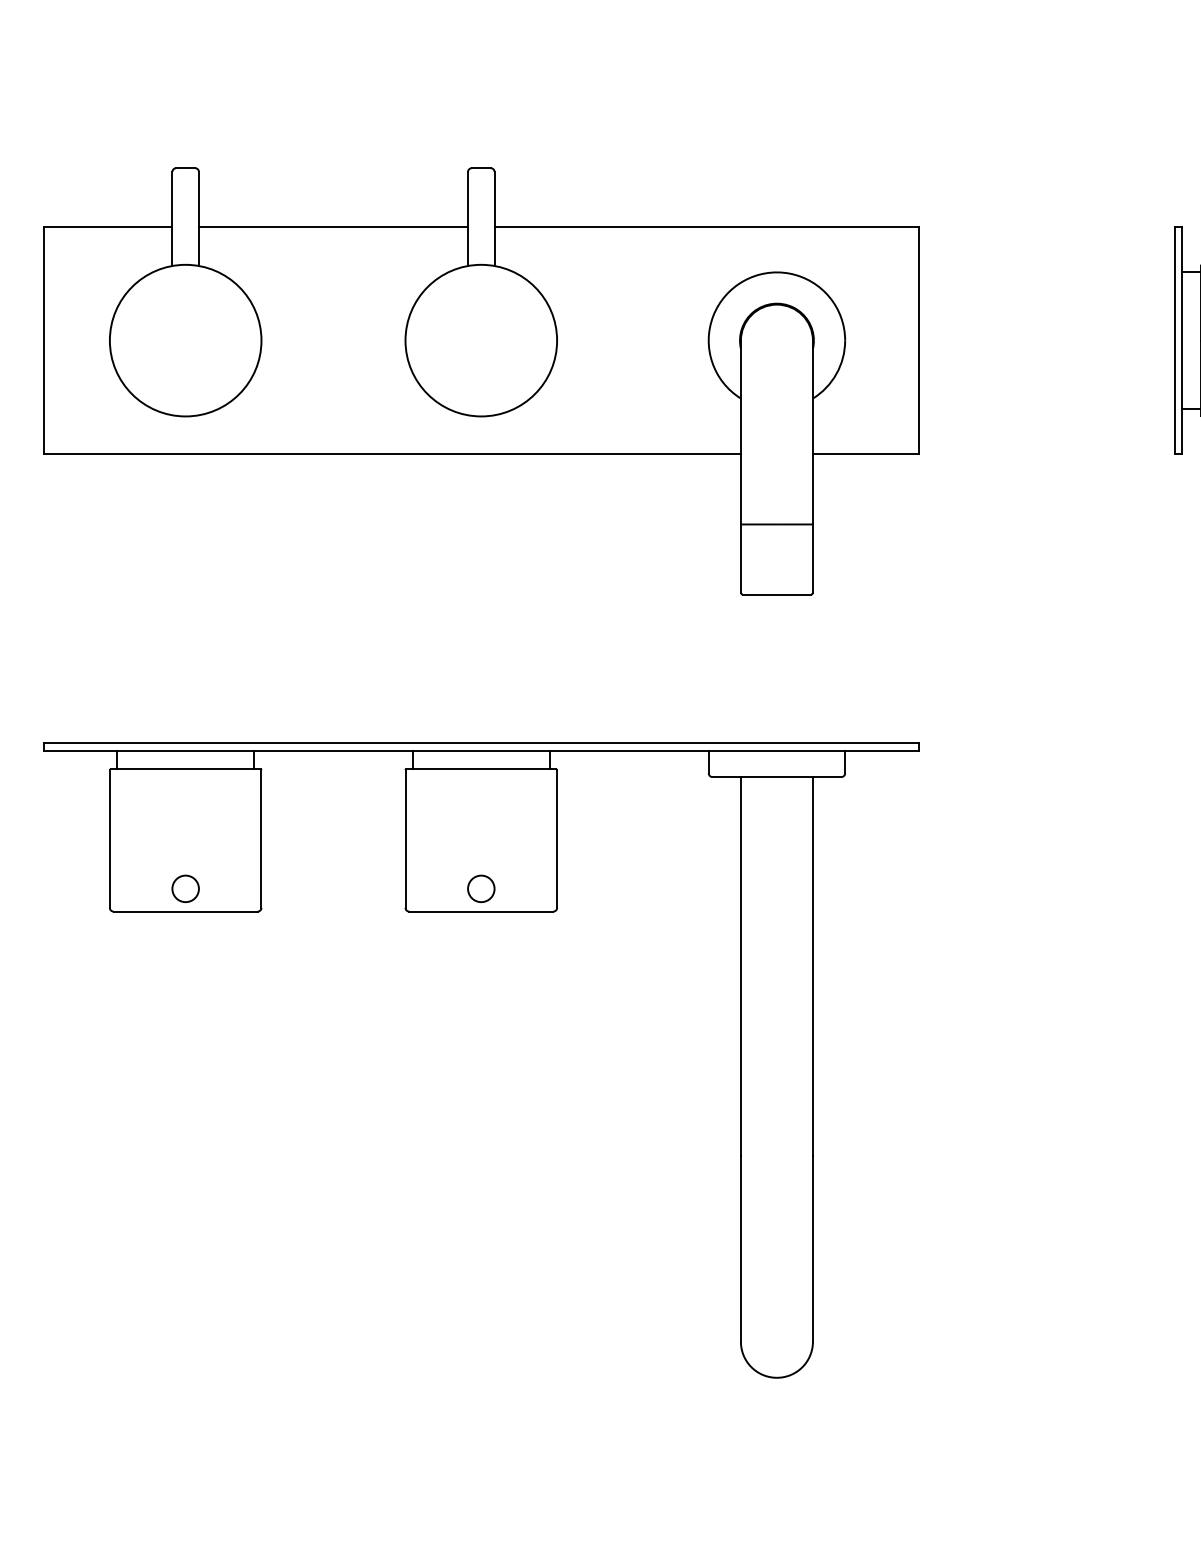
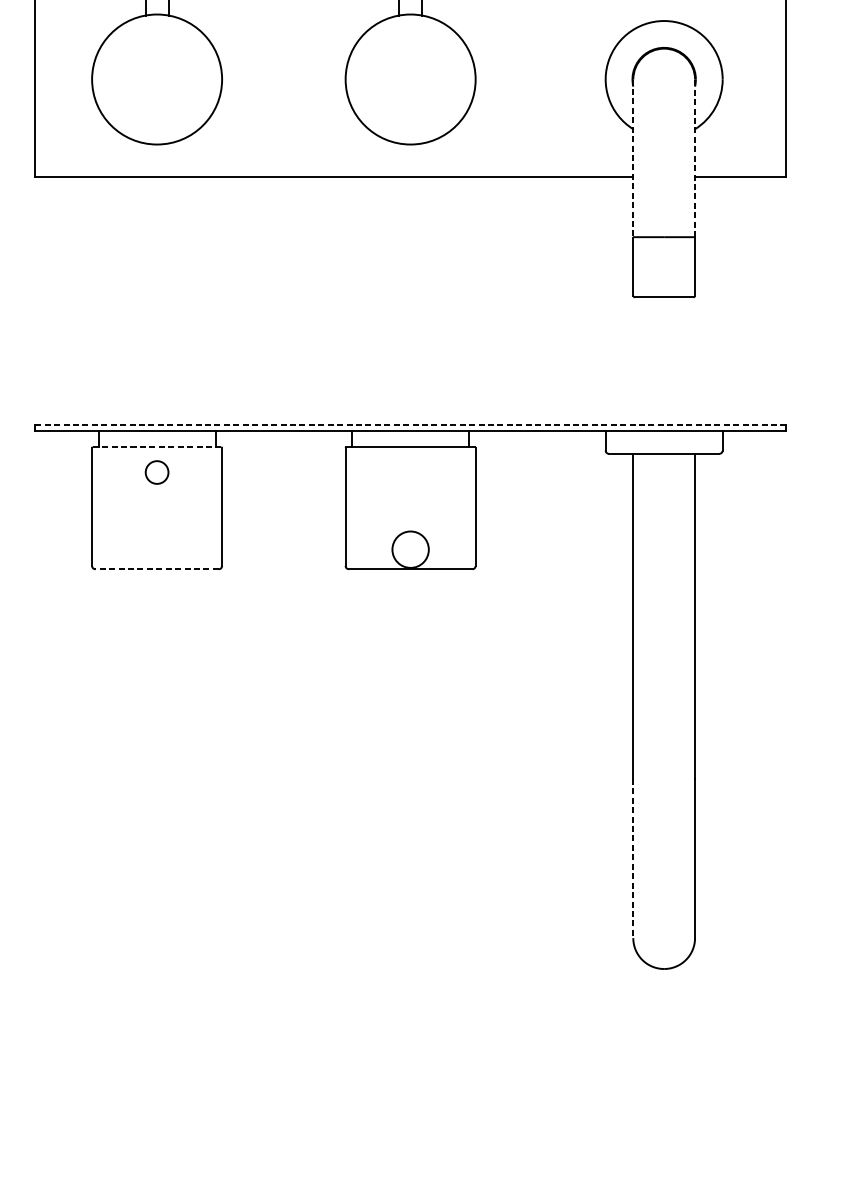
line: (740, 432) -> (632, 158), solid -> dashed
line: (812, 432) -> (694, 158), solid -> dashed
line: (481, 742) -> (410, 424), solid -> dashed
line: (186, 769) -> (157, 447), solid -> dashed
circle: (185, 888) -> (156, 472), moved
circle: (481, 888) -> (410, 549), size x1.6
line: (185, 911) -> (156, 569), solid -> dashed
line: (740, 1248) -> (632, 858), solid -> dashed

